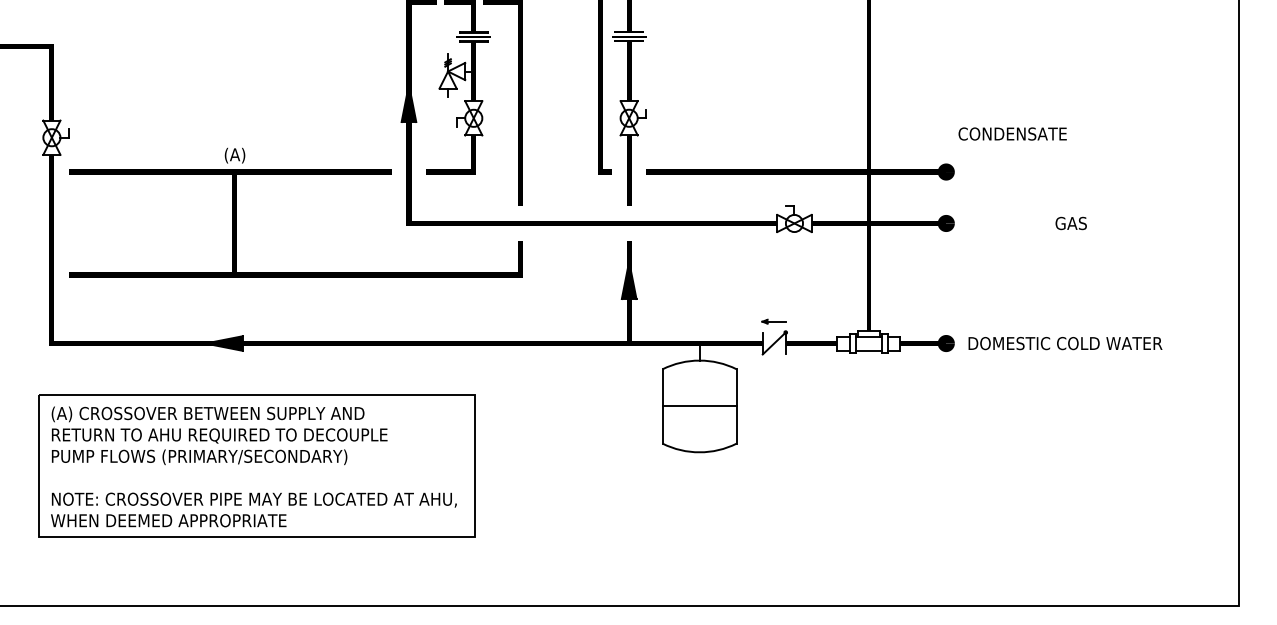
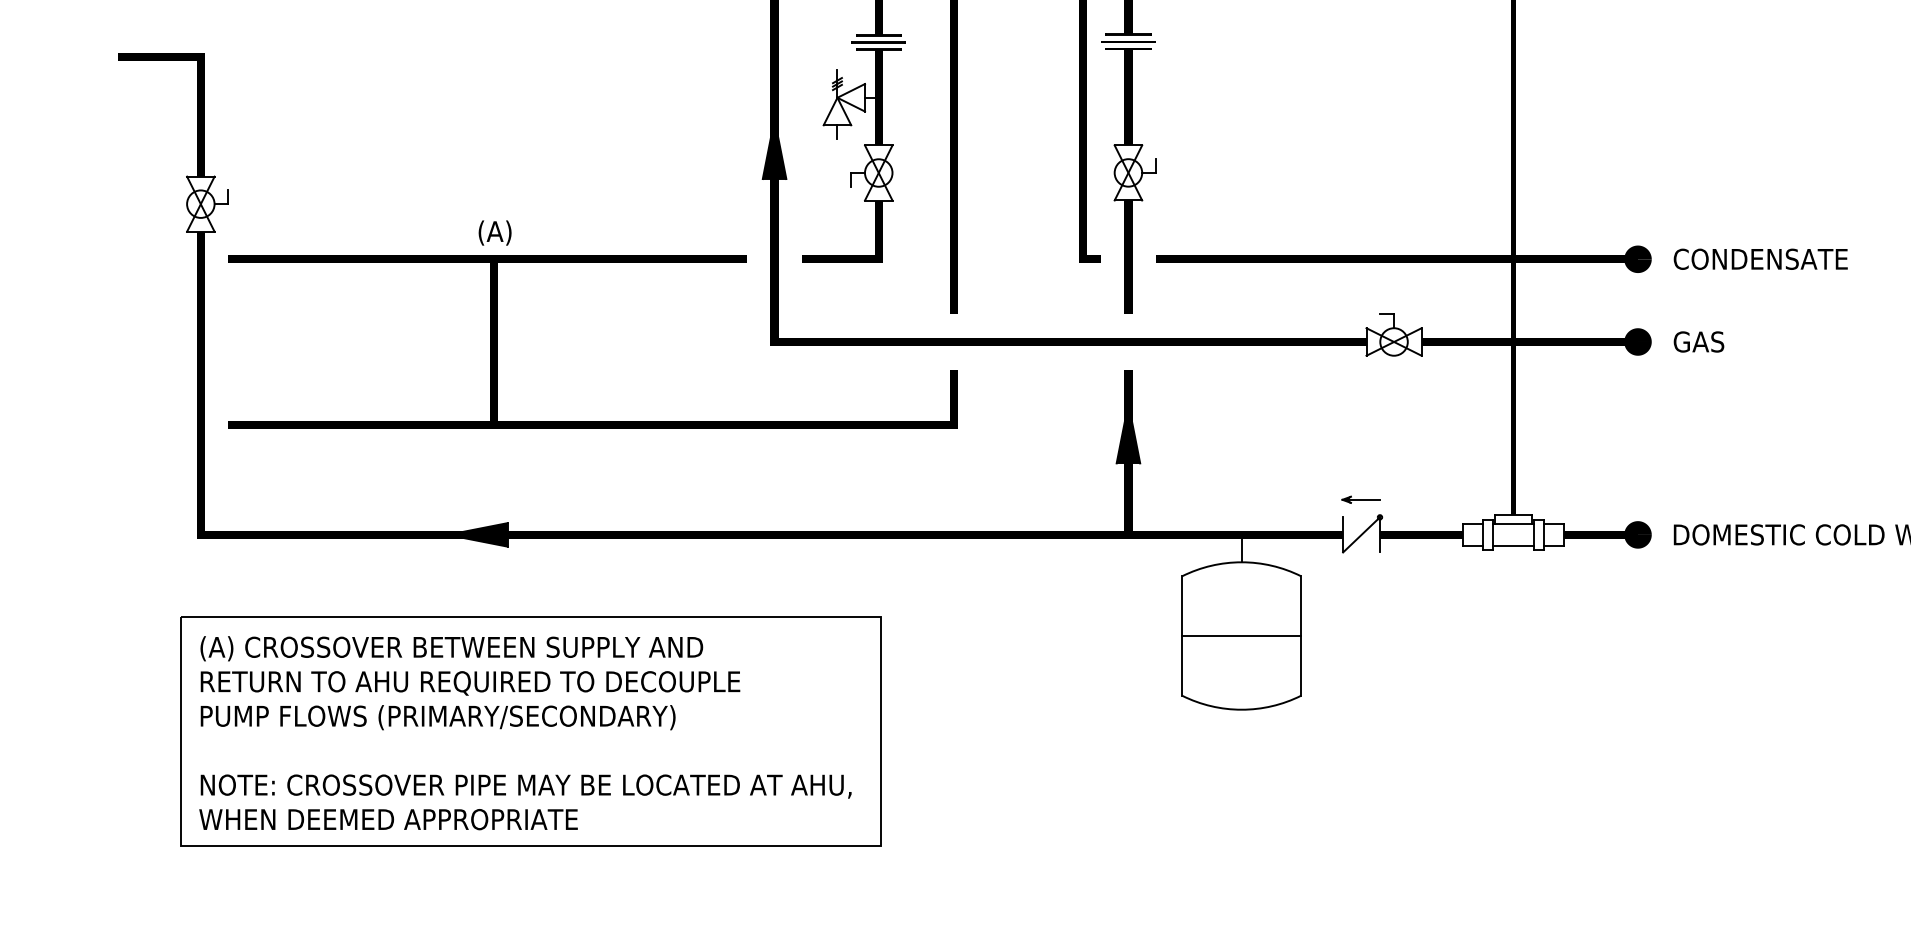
text: (1012, 133) -> (1760, 258), moved
text: (1070, 223) -> (1697, 342), moved

